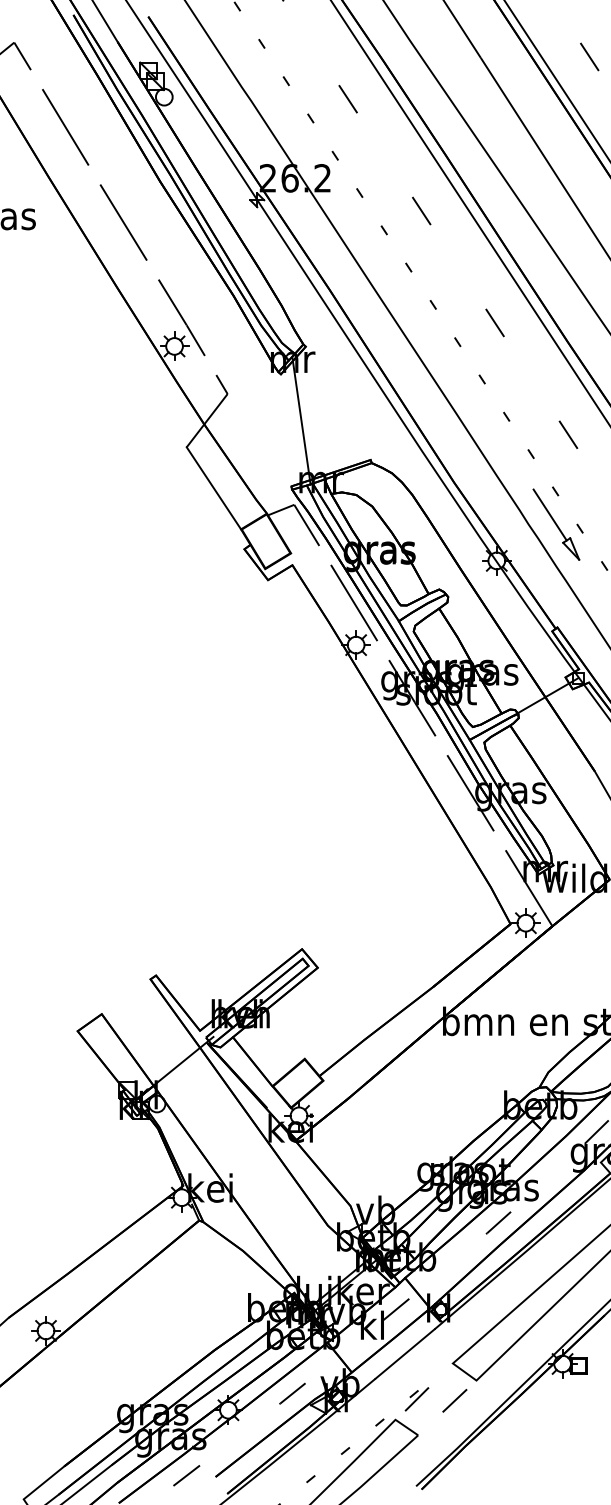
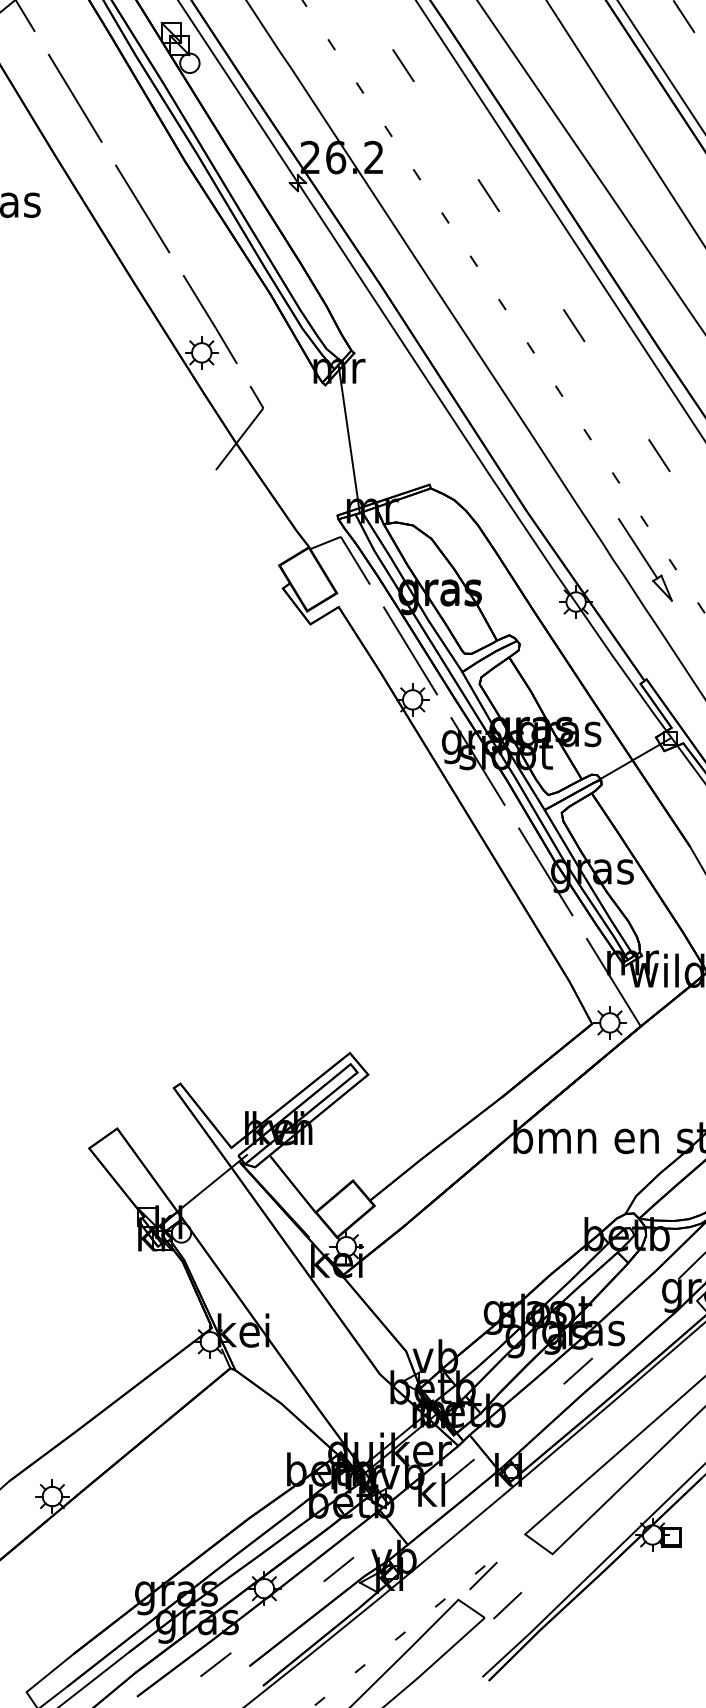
line: (213, 488) -> (247, 517), removed
line: (454, 1400) -> (507, 1605), moved

